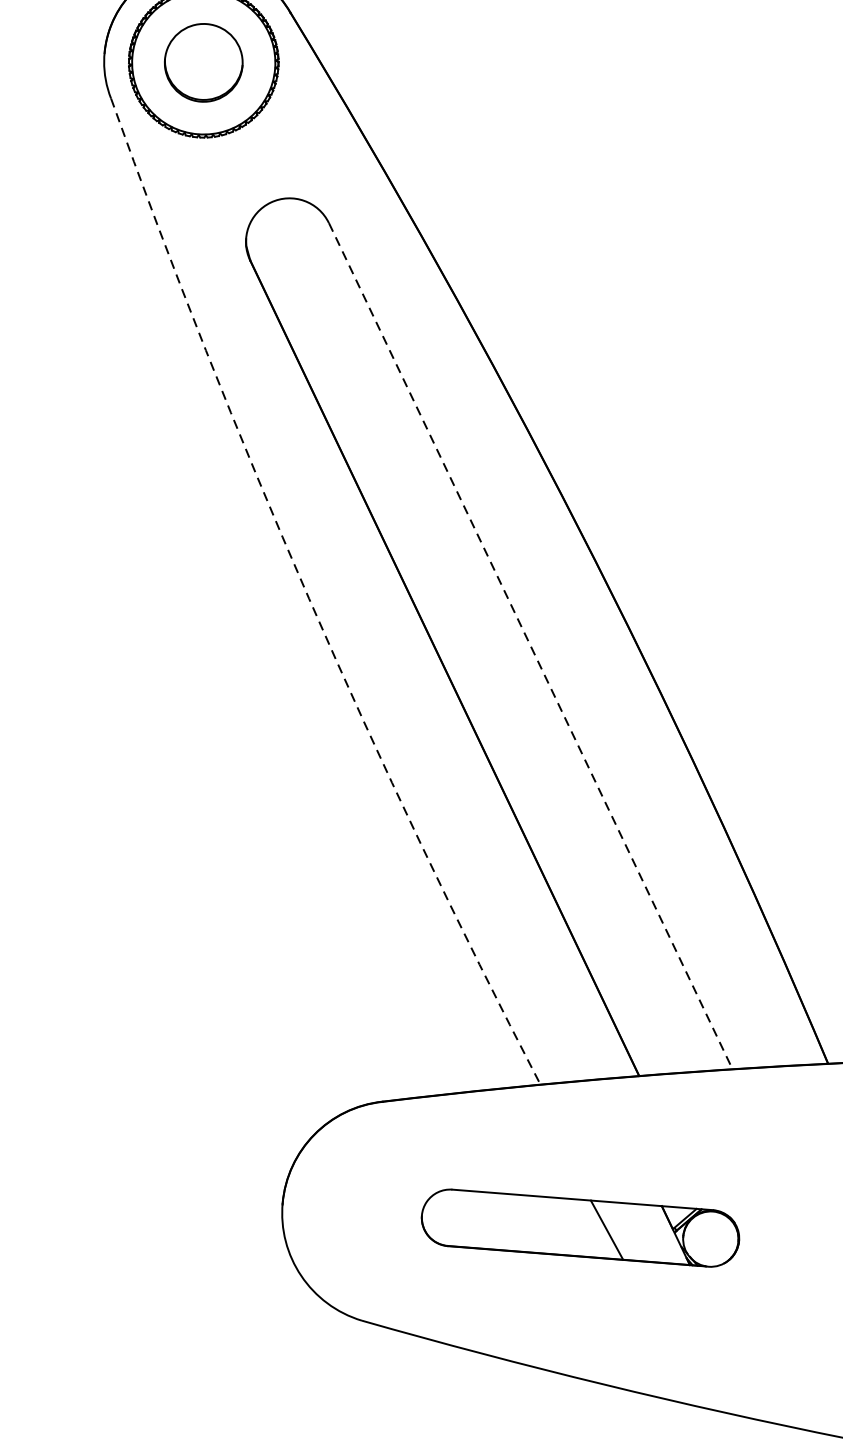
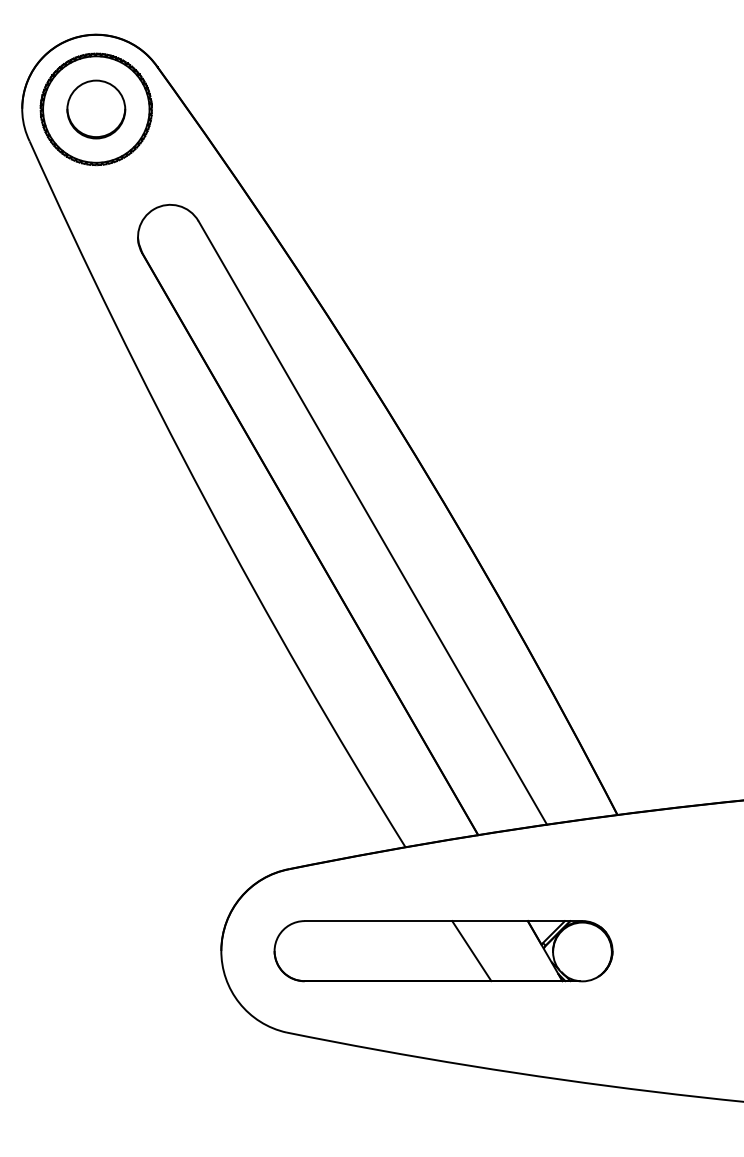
arc: (308, 598) -> (205, 500), dashed -> solid
line: (530, 647) -> (372, 523), dashed -> solid
part: (580, 1228) -> (443, 951), size x1.43

